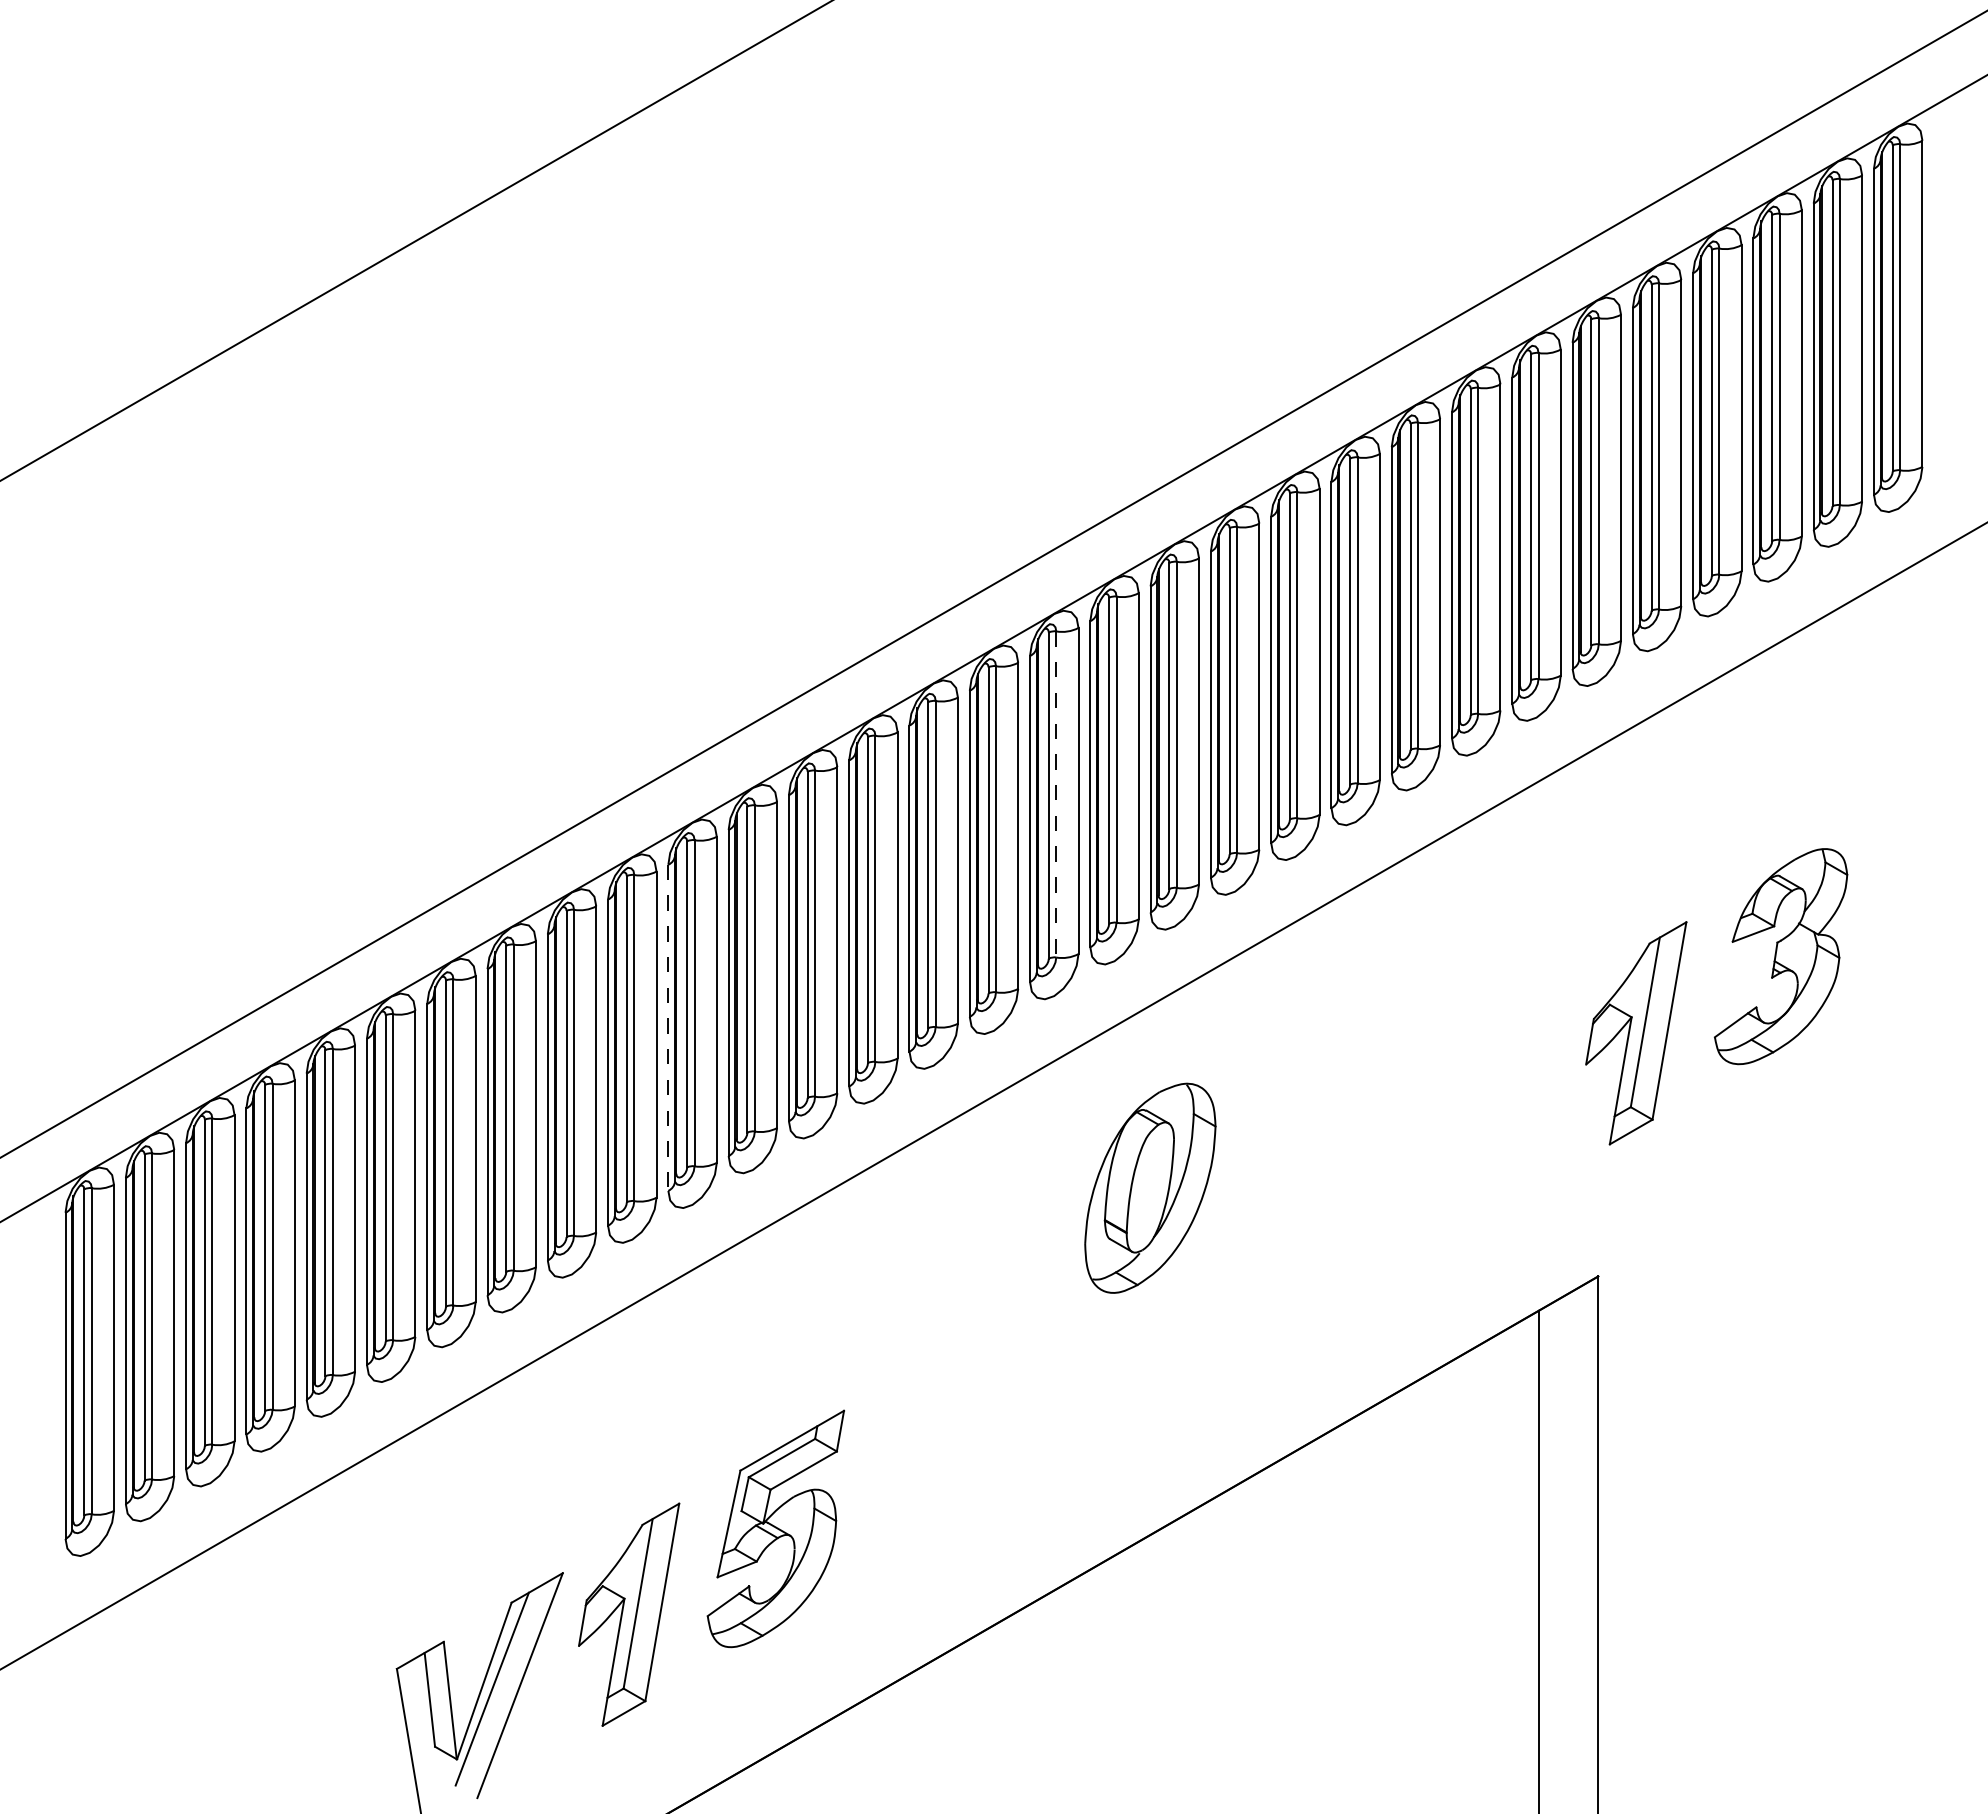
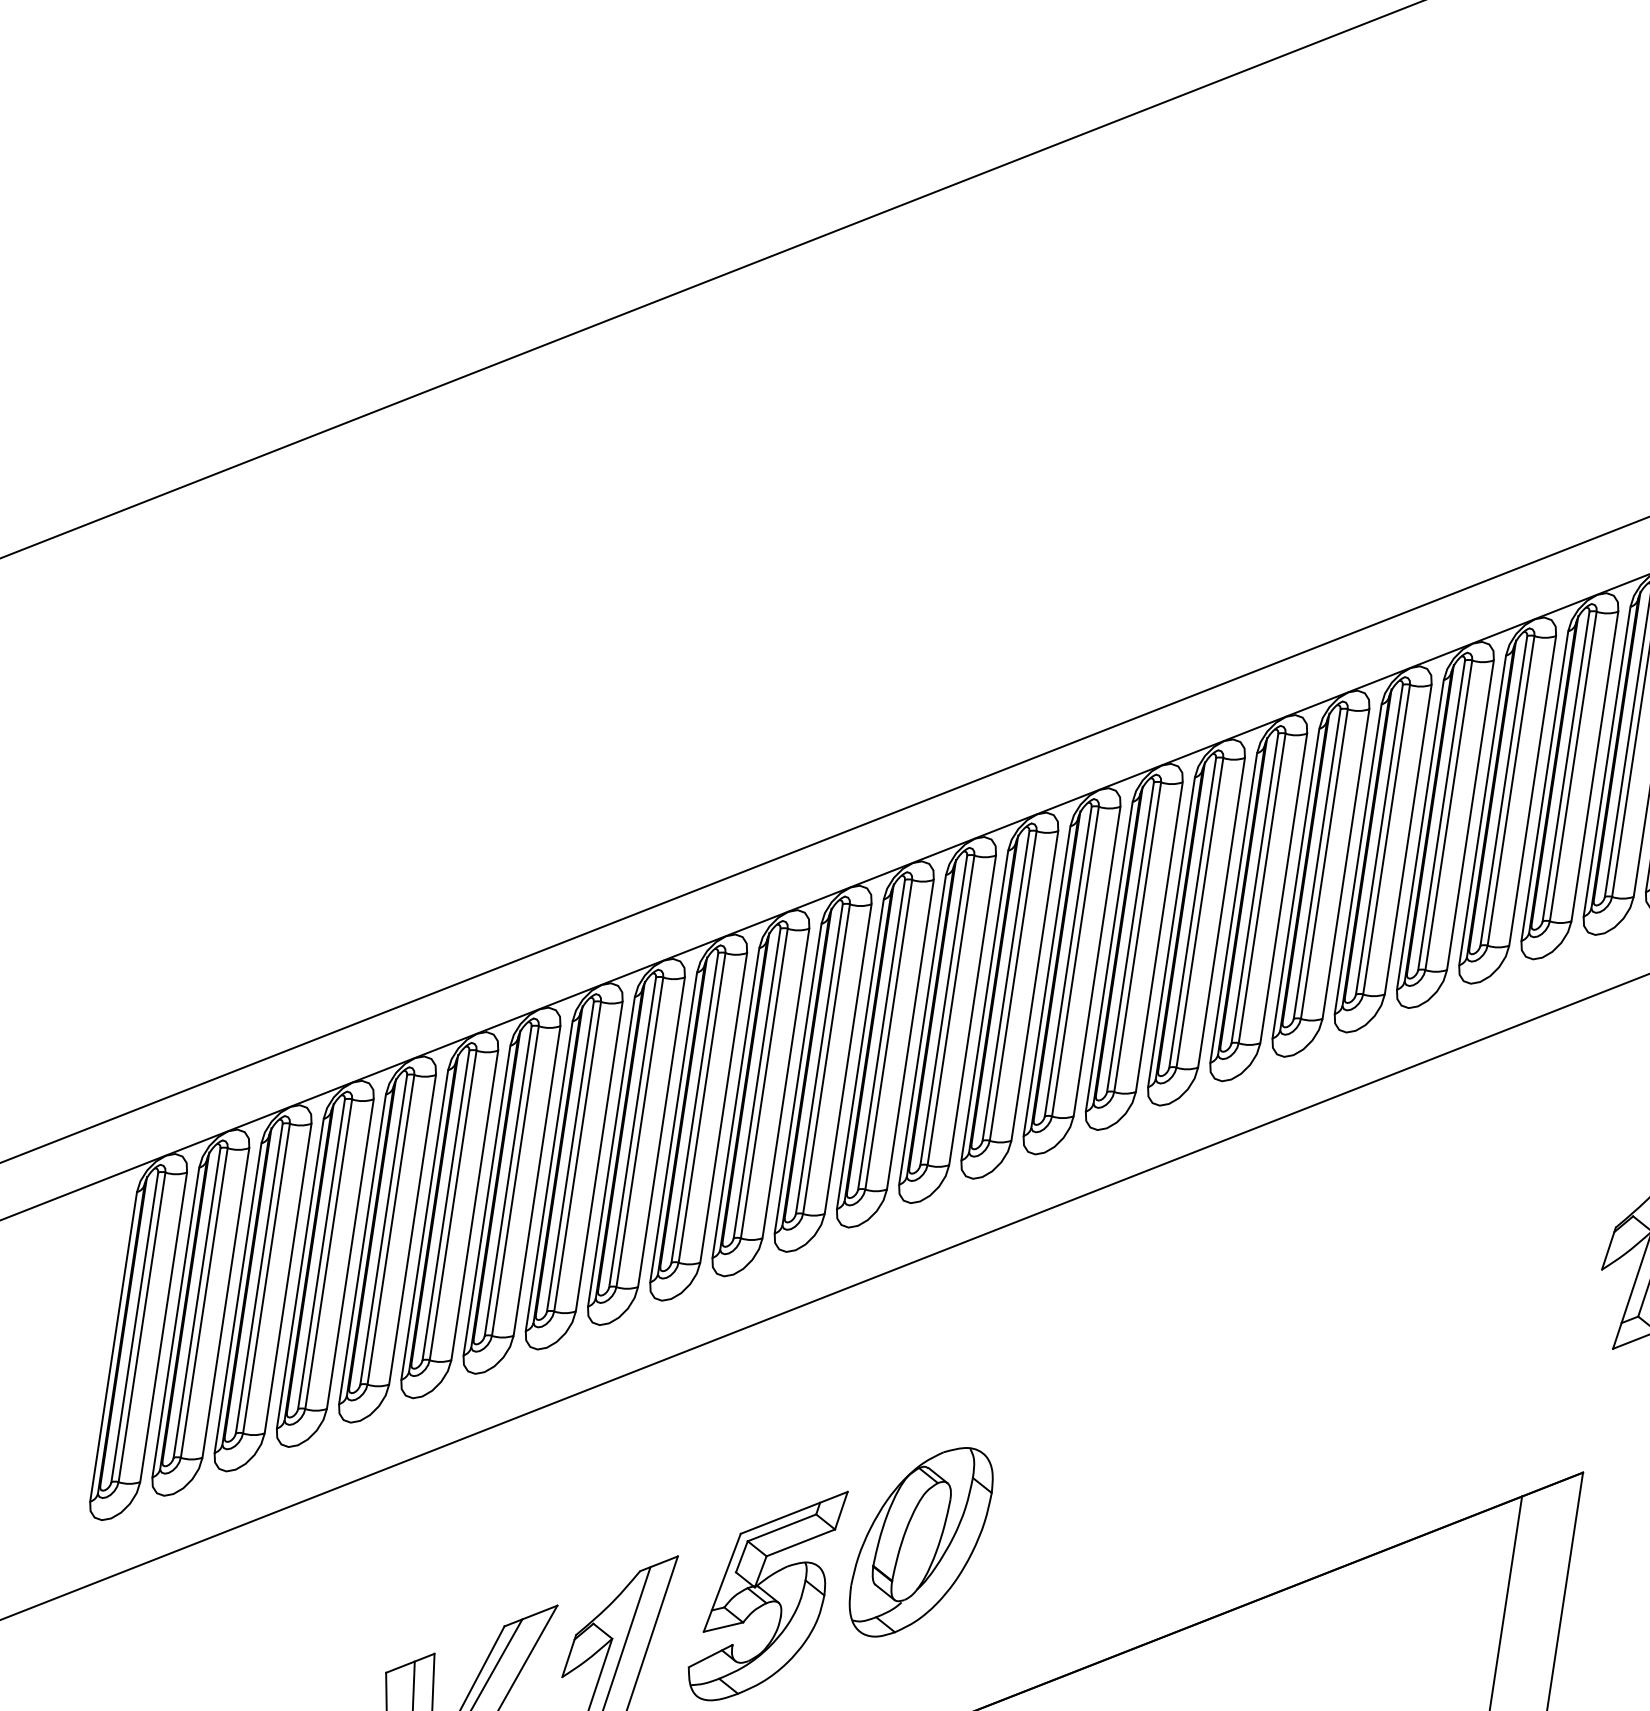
line: (1056, 794) -> (1137, 937), dashed -> solid
line: (668, 1028) -> (735, 1103), dashed -> solid
part: (1150, 1187) -> (921, 1541), moved

